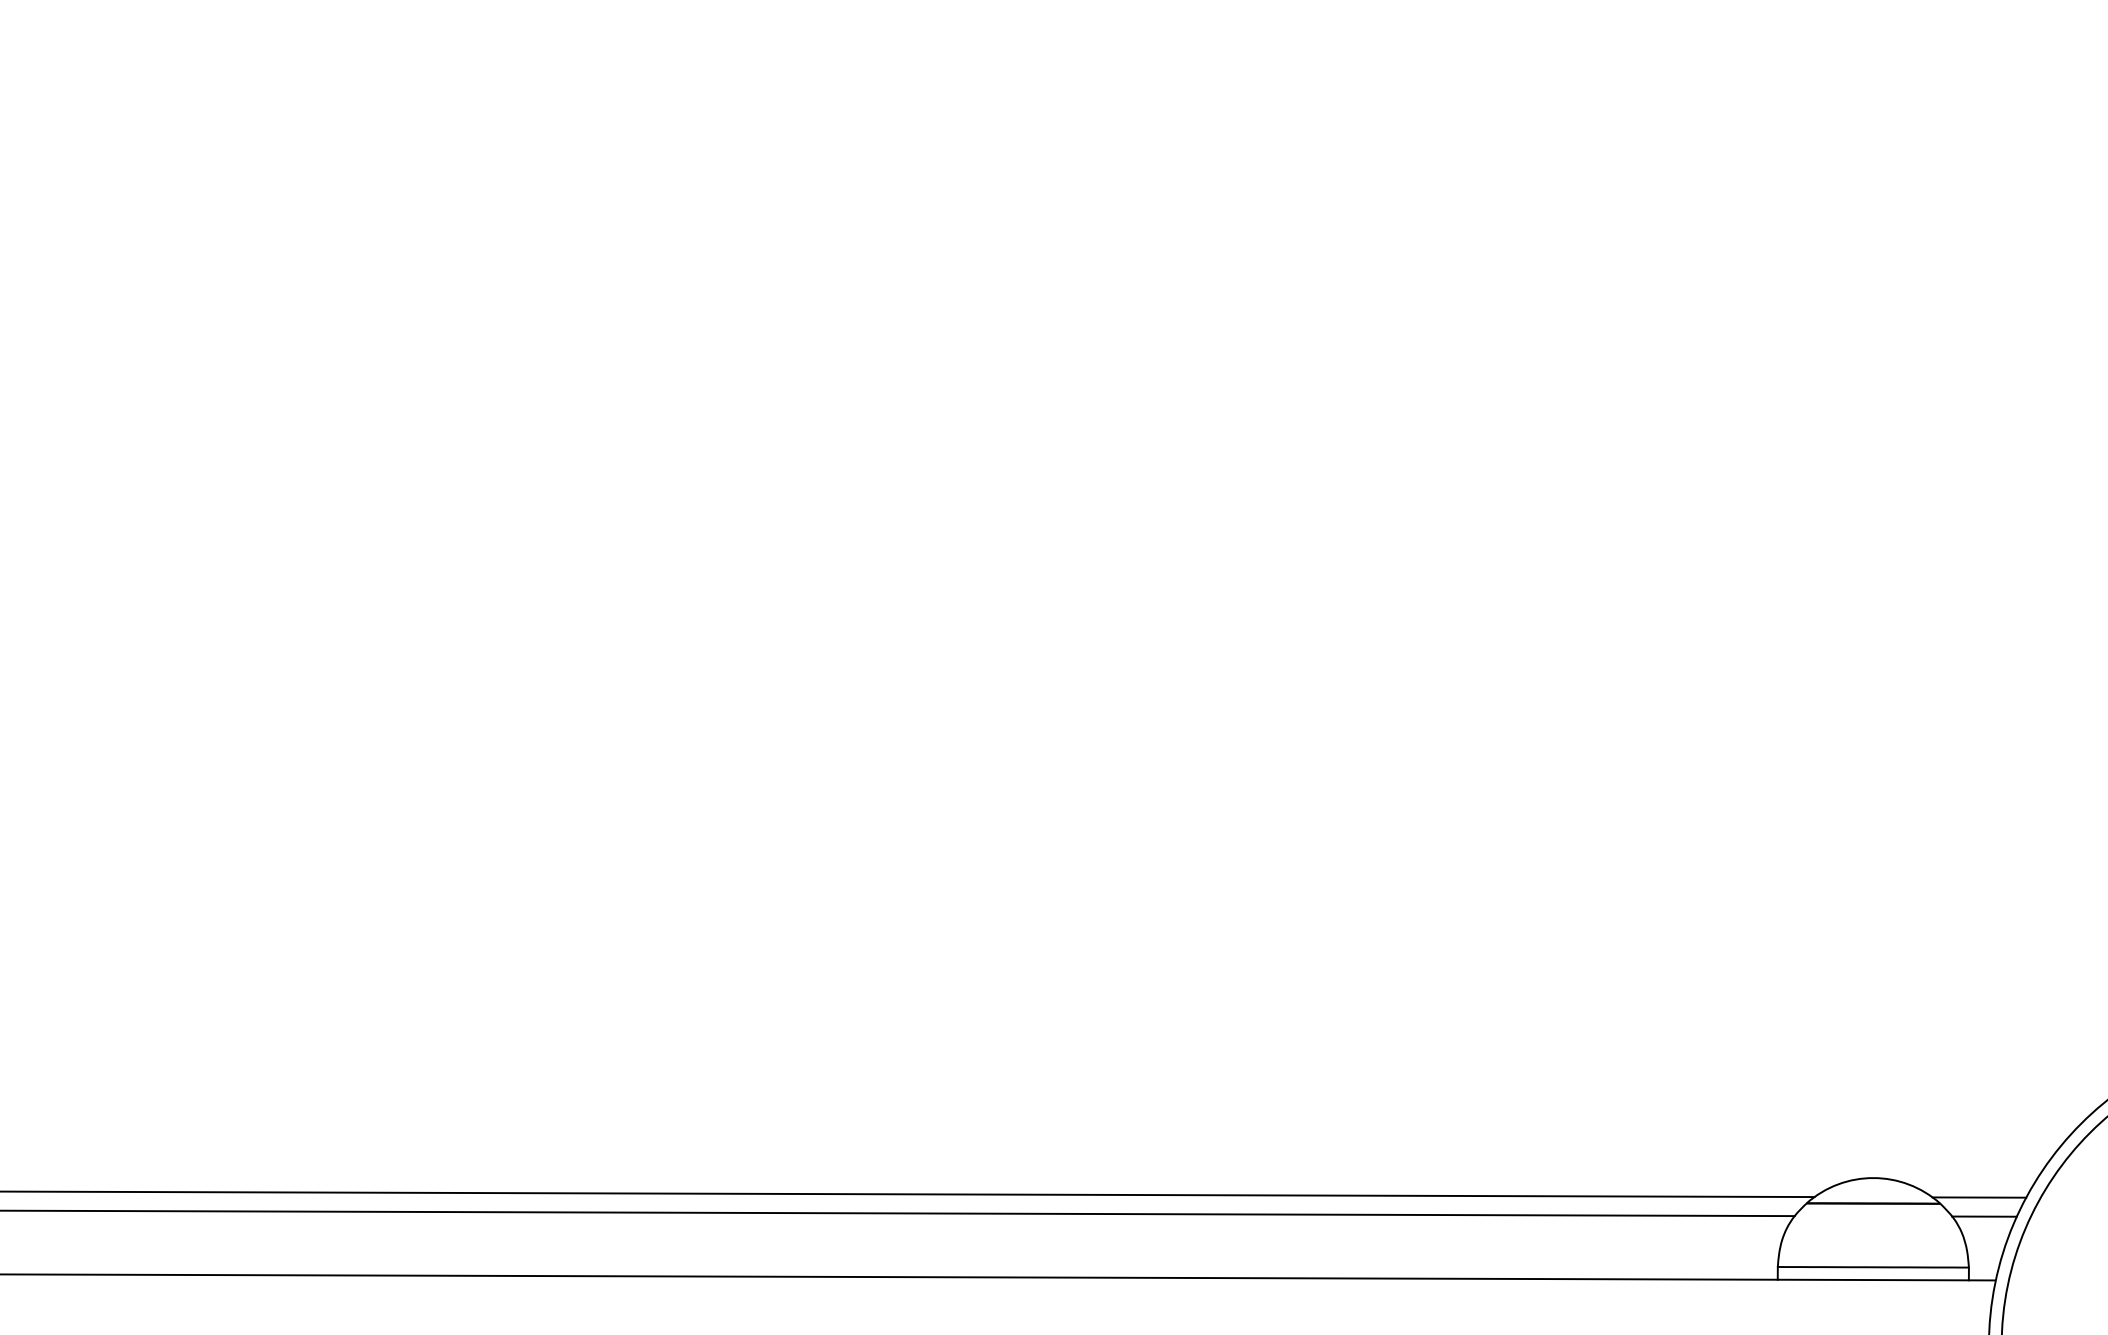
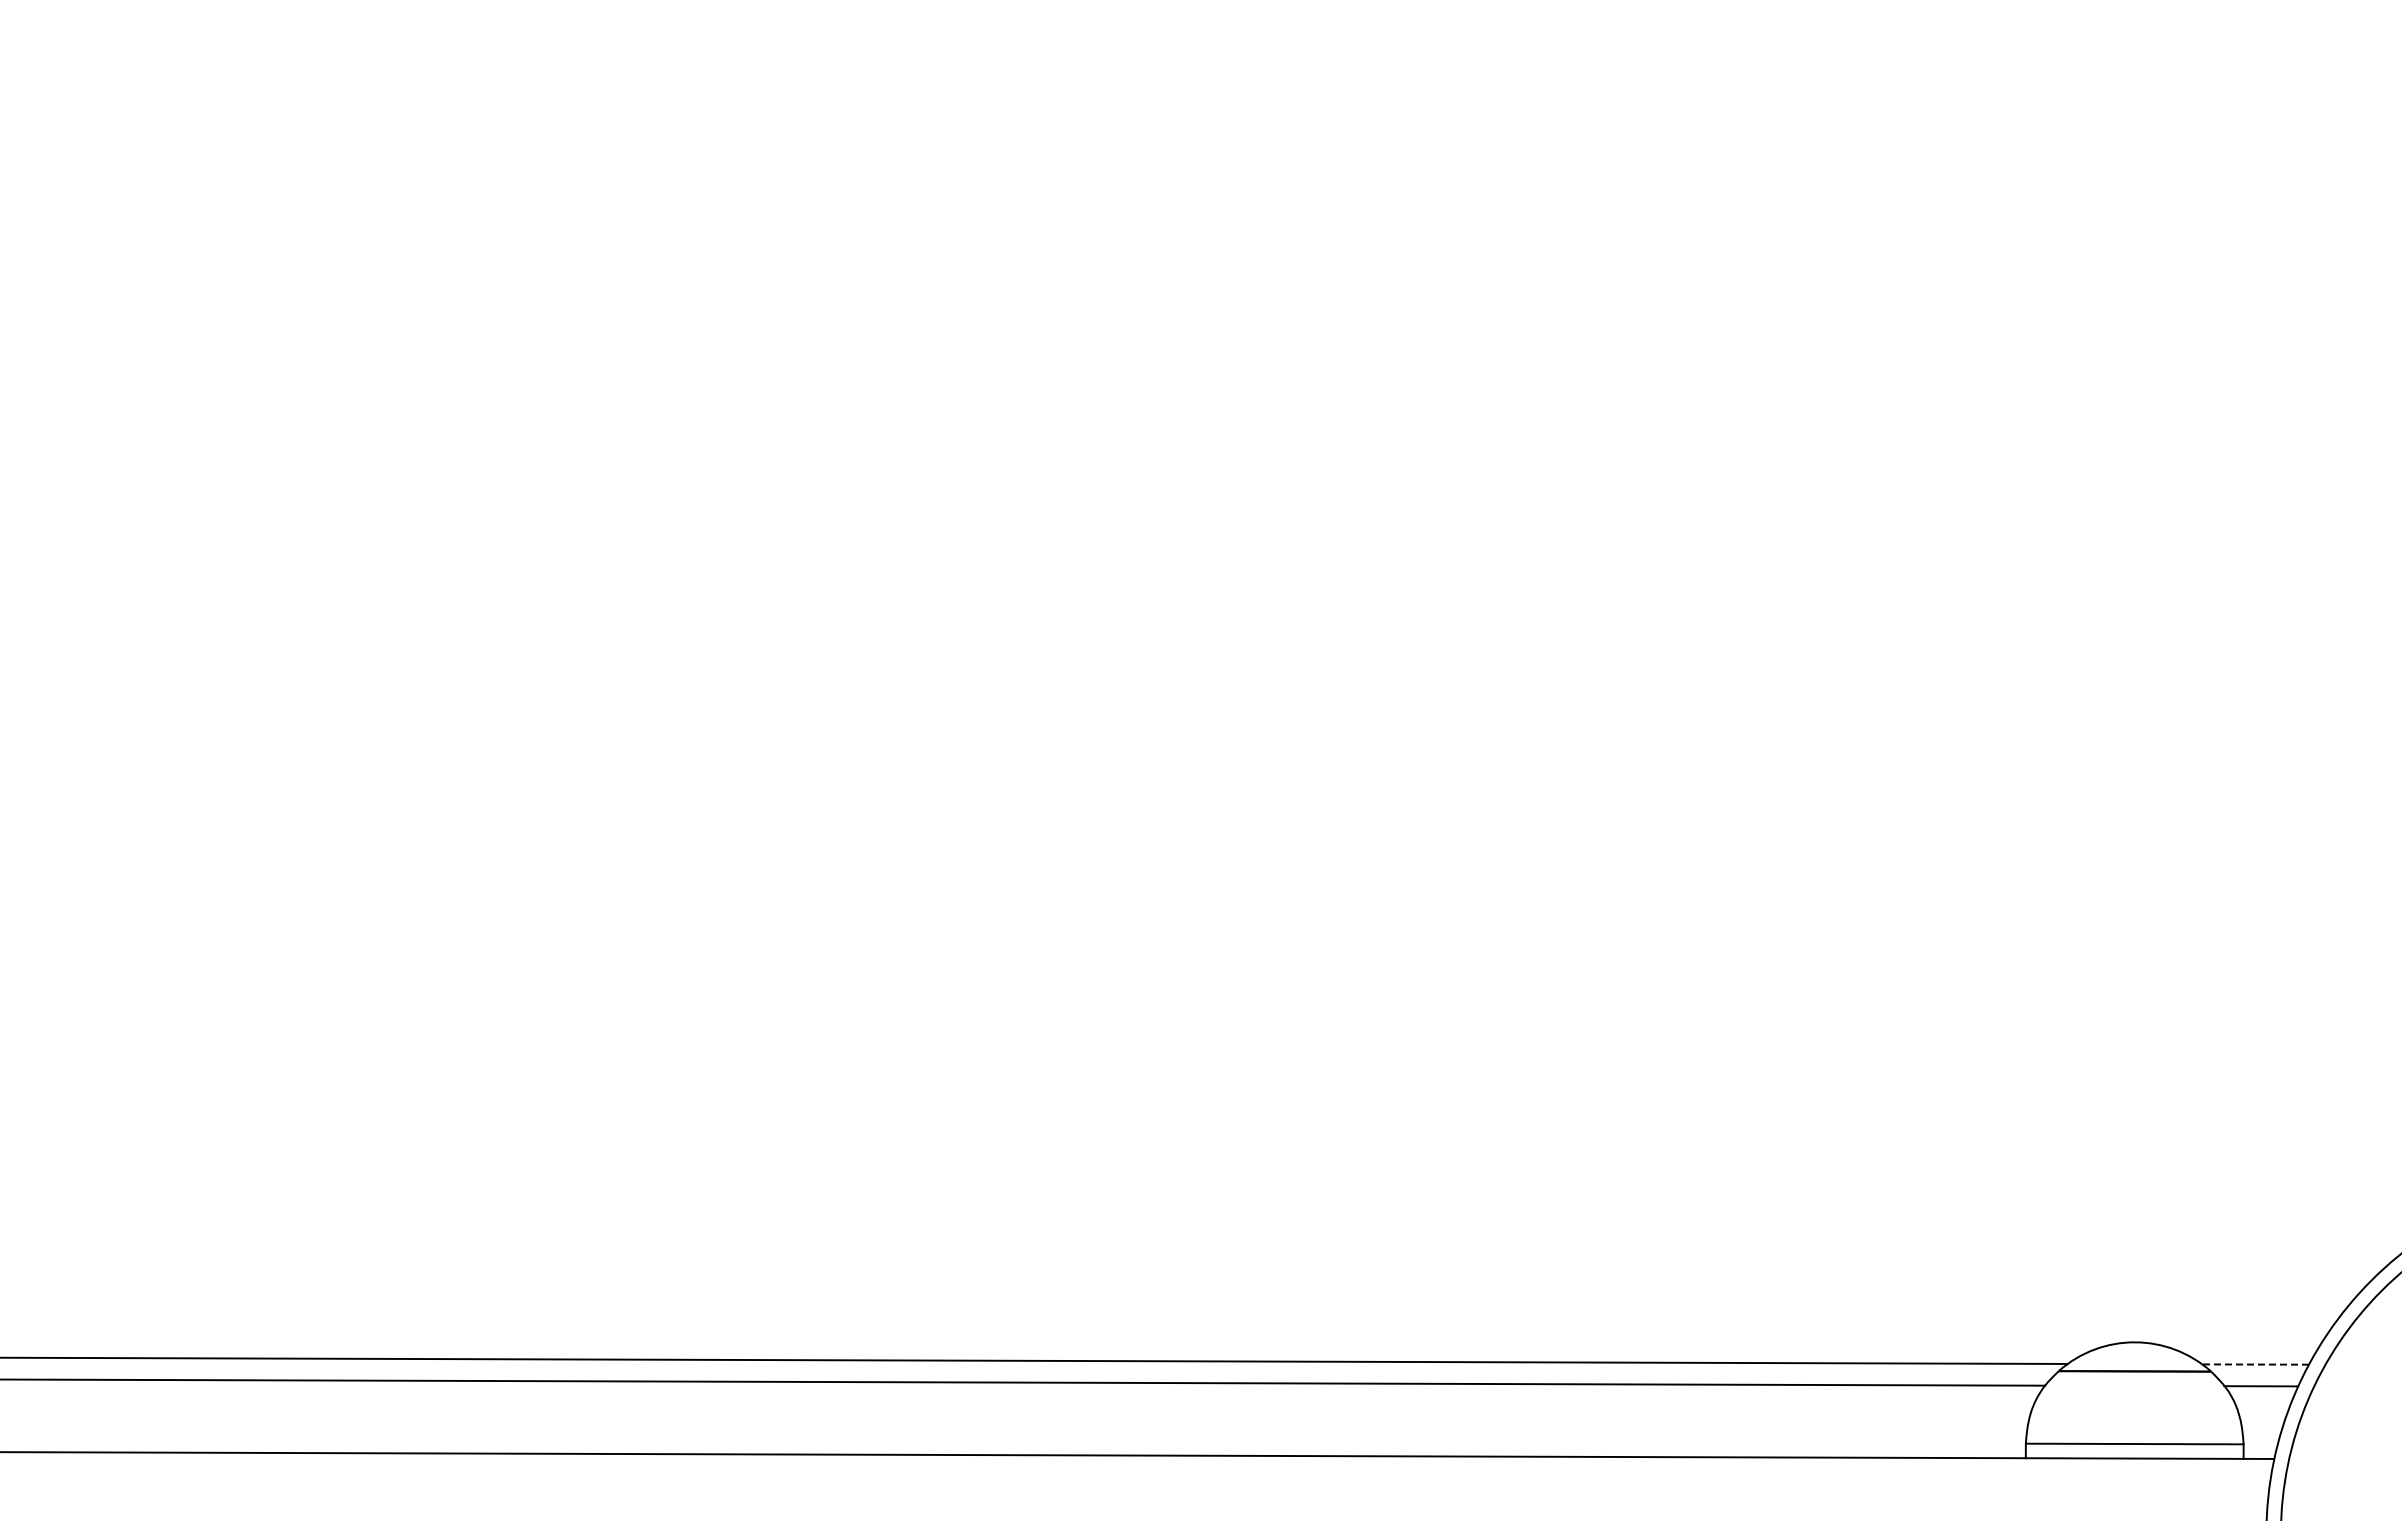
line: (1979, 1197) -> (2255, 1364), solid -> dashed

